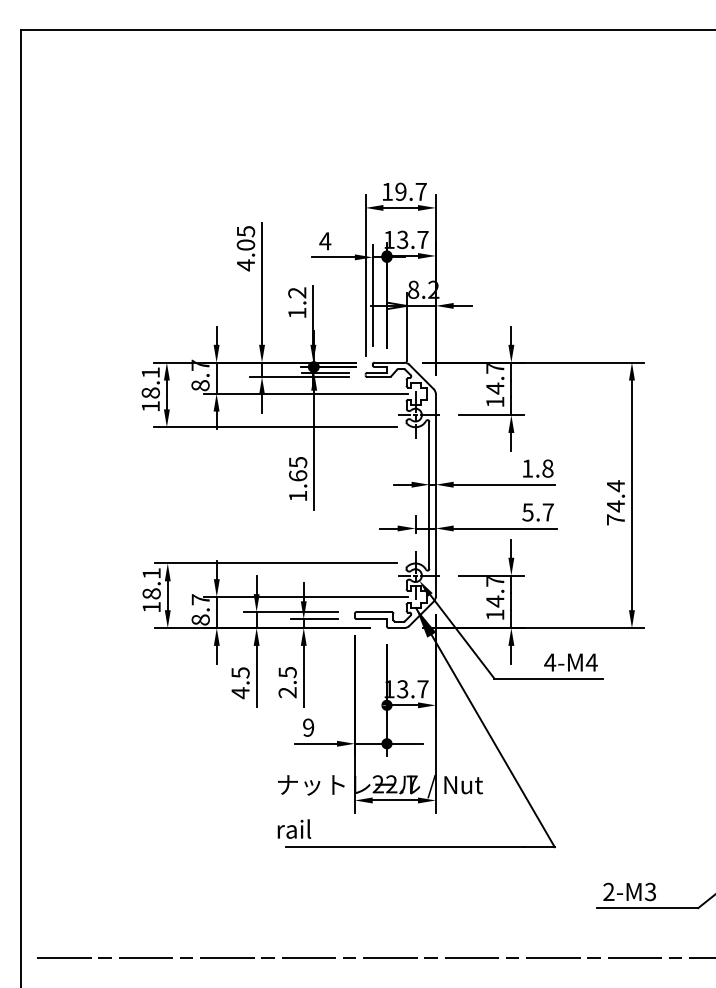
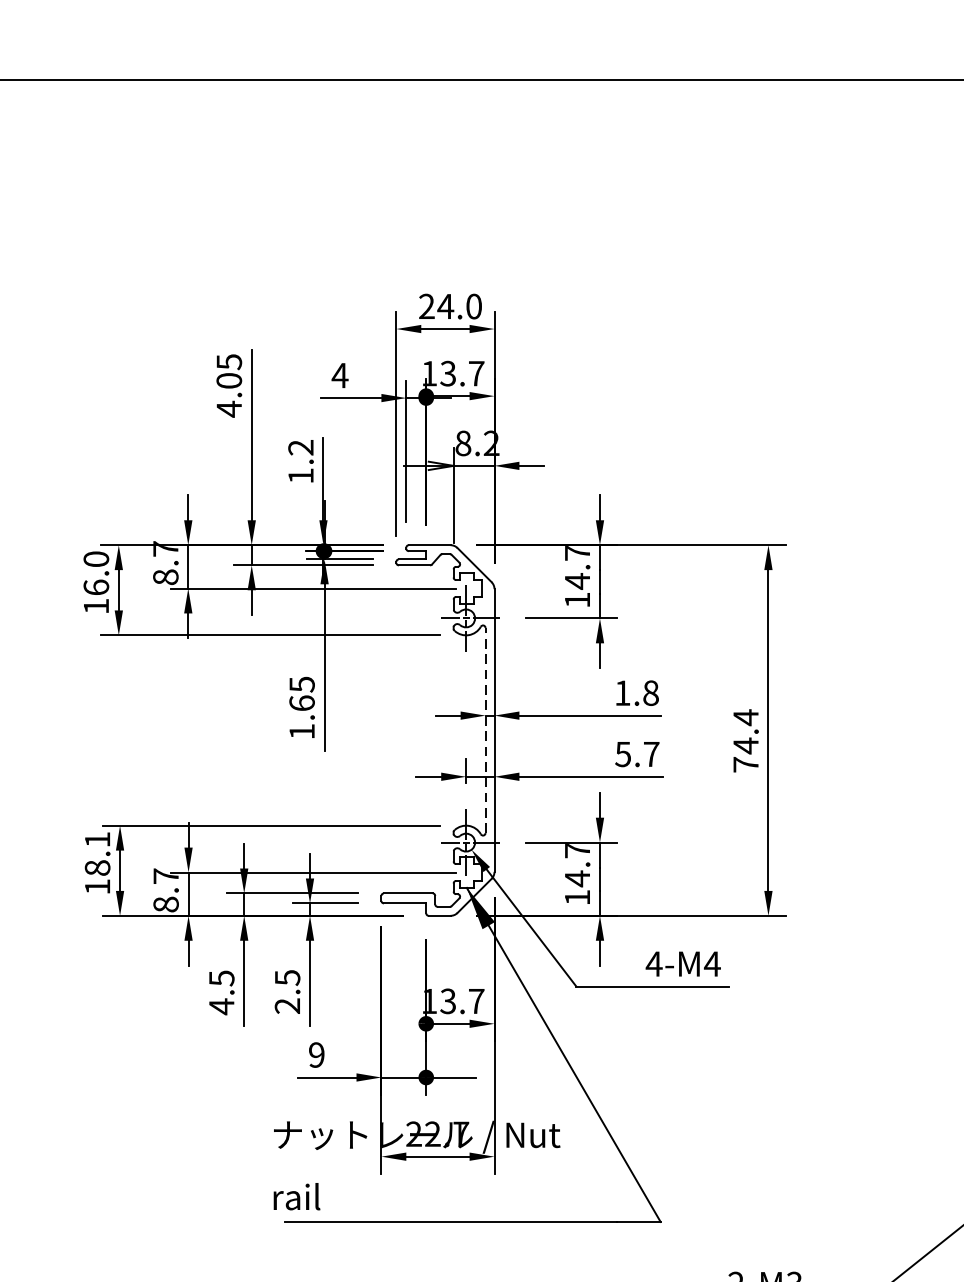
text: (404, 191) -> (450, 306), 19.7 -> 24.0
text: (150, 382) -> (95, 572), 18.1 -> 16.0
line: (429, 494) -> (485, 729), solid -> dashed

